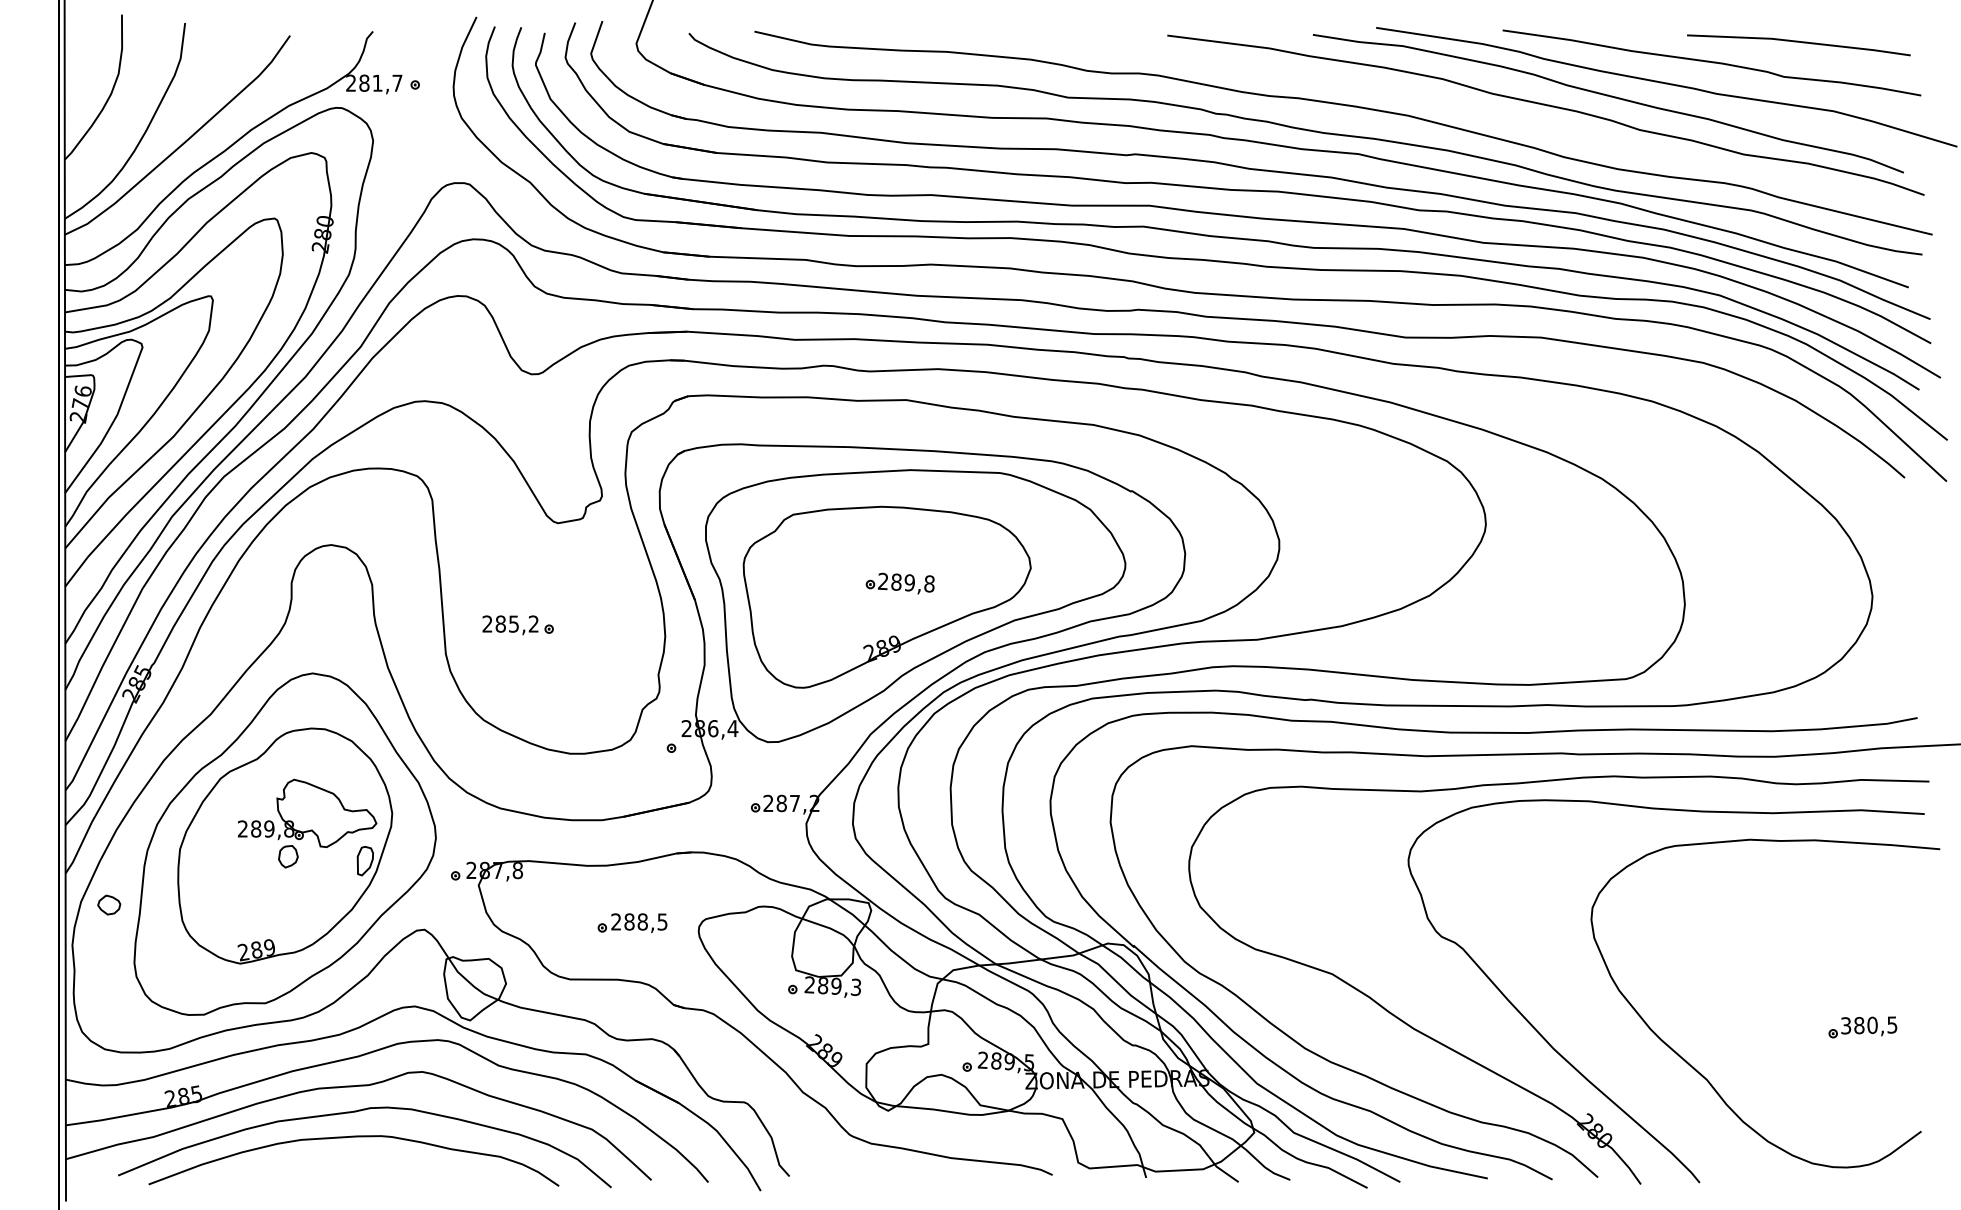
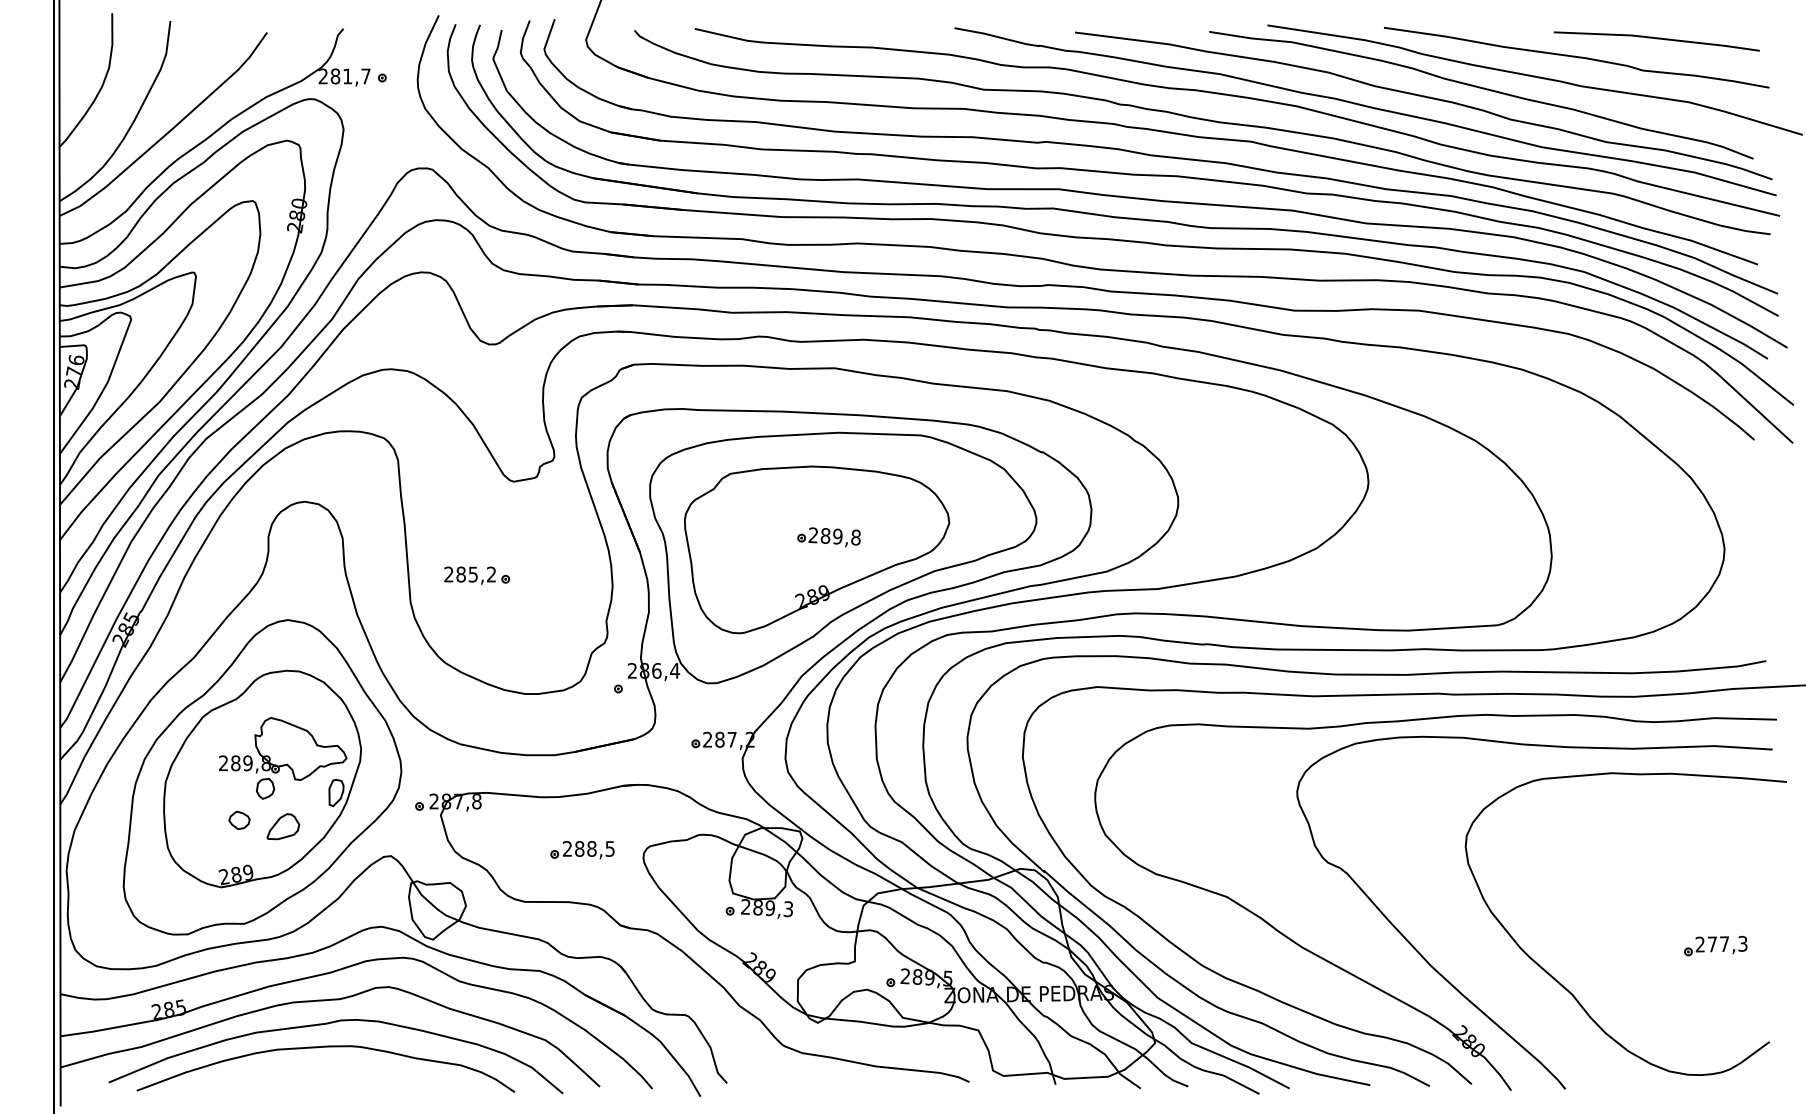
curve: (1483, 116) -> (1366, 107), added
part: (307, 897) -> (283, 826), added
part: (109, 904) -> (239, 819), moved
text: (1869, 1024) -> (1721, 943), 380,5 -> 277,3

